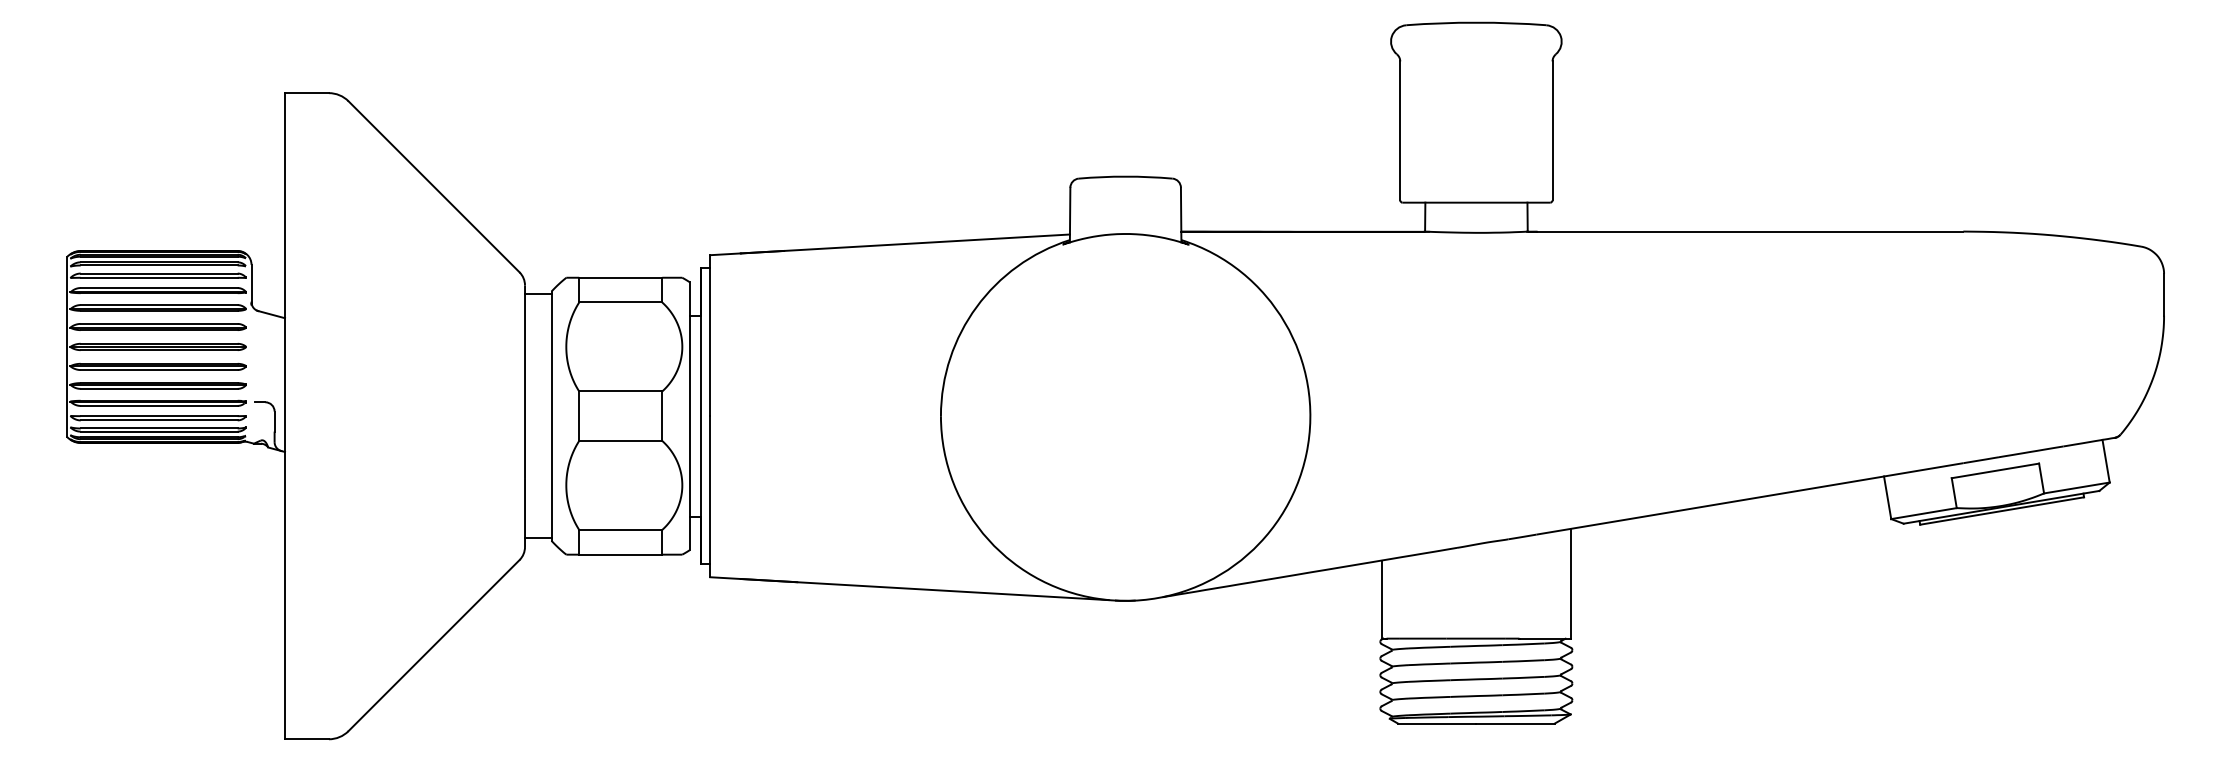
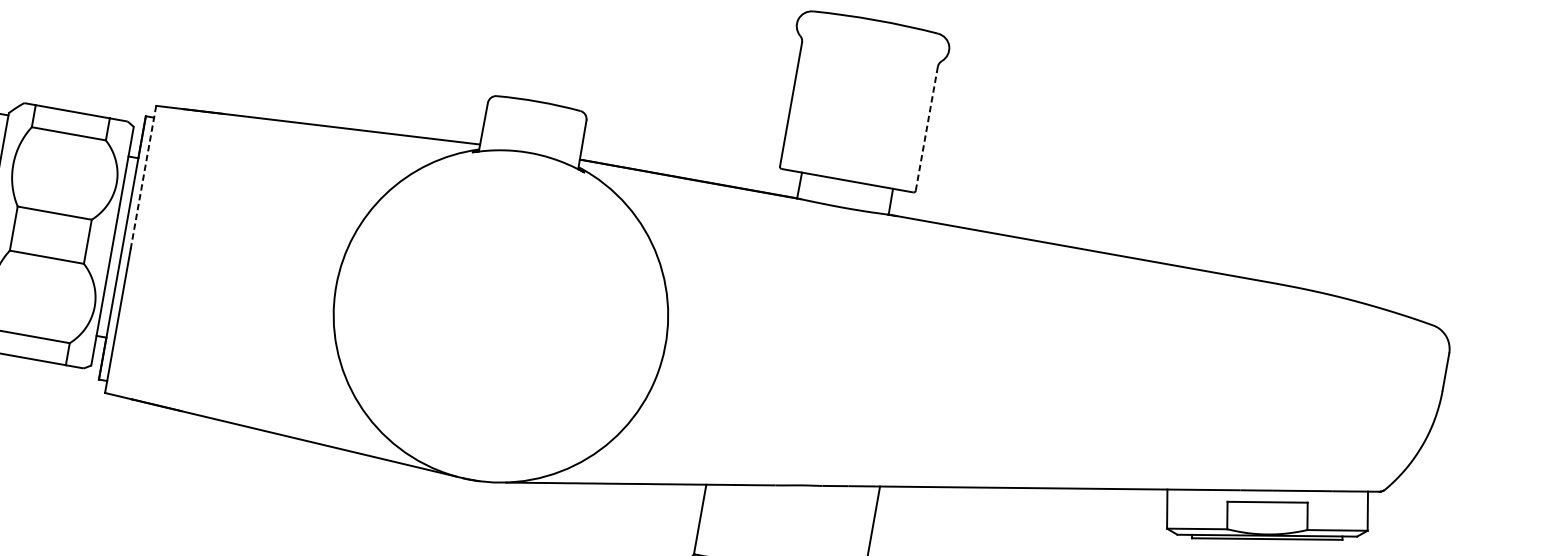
line: (1552, 130) -> (926, 128), solid -> dashed
line: (710, 336) -> (143, 178), solid -> dashed

